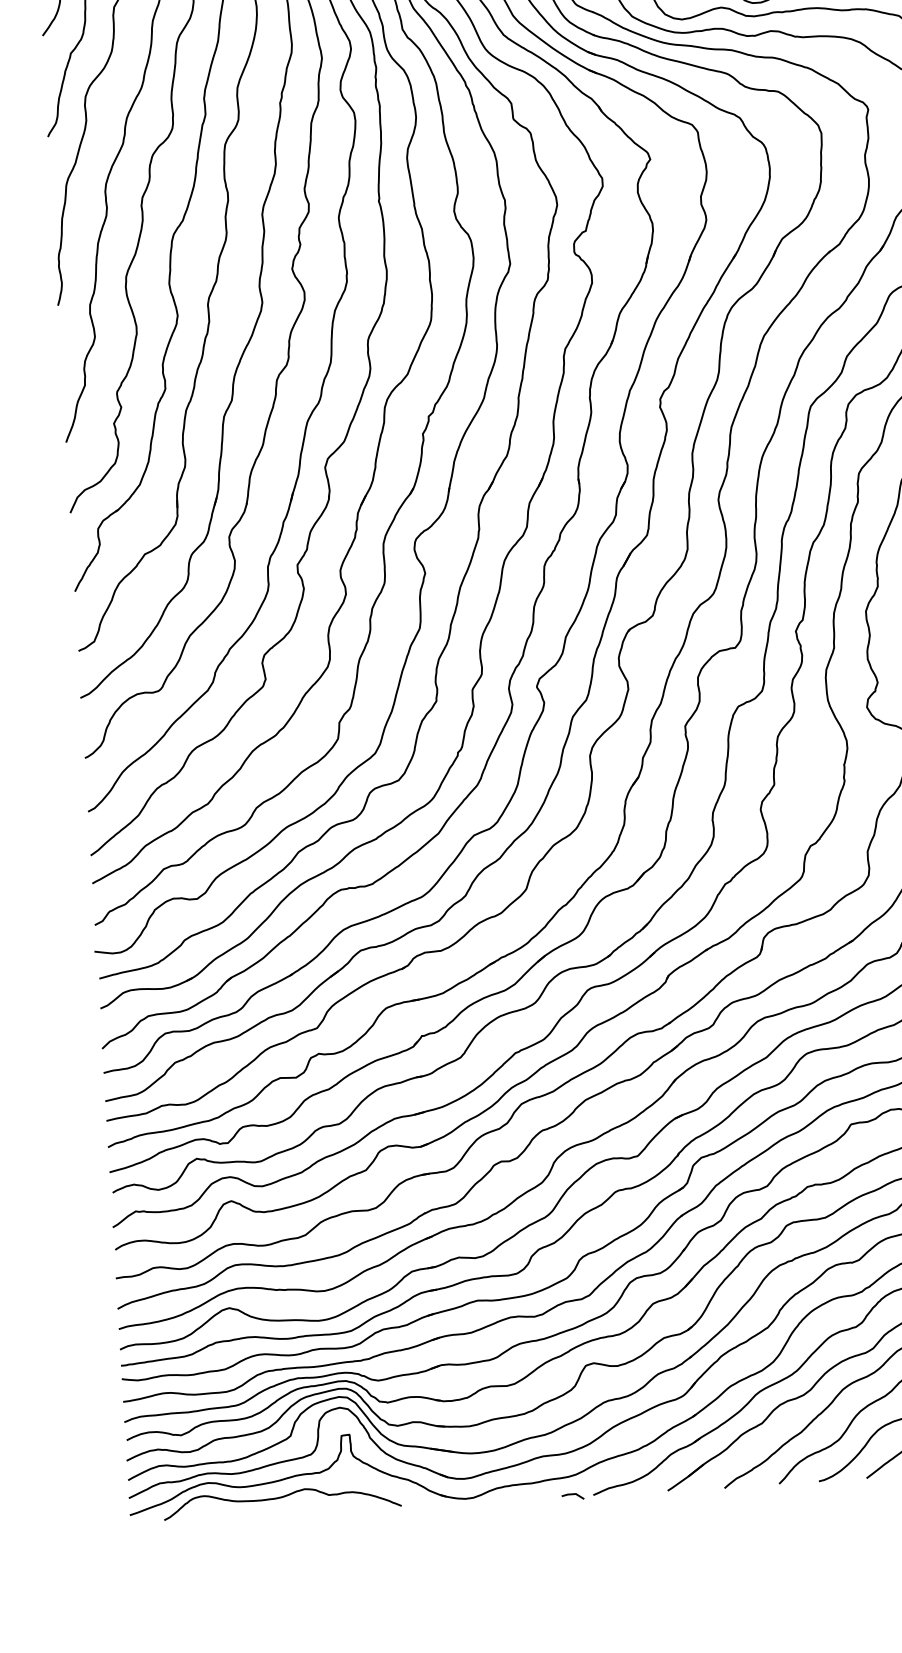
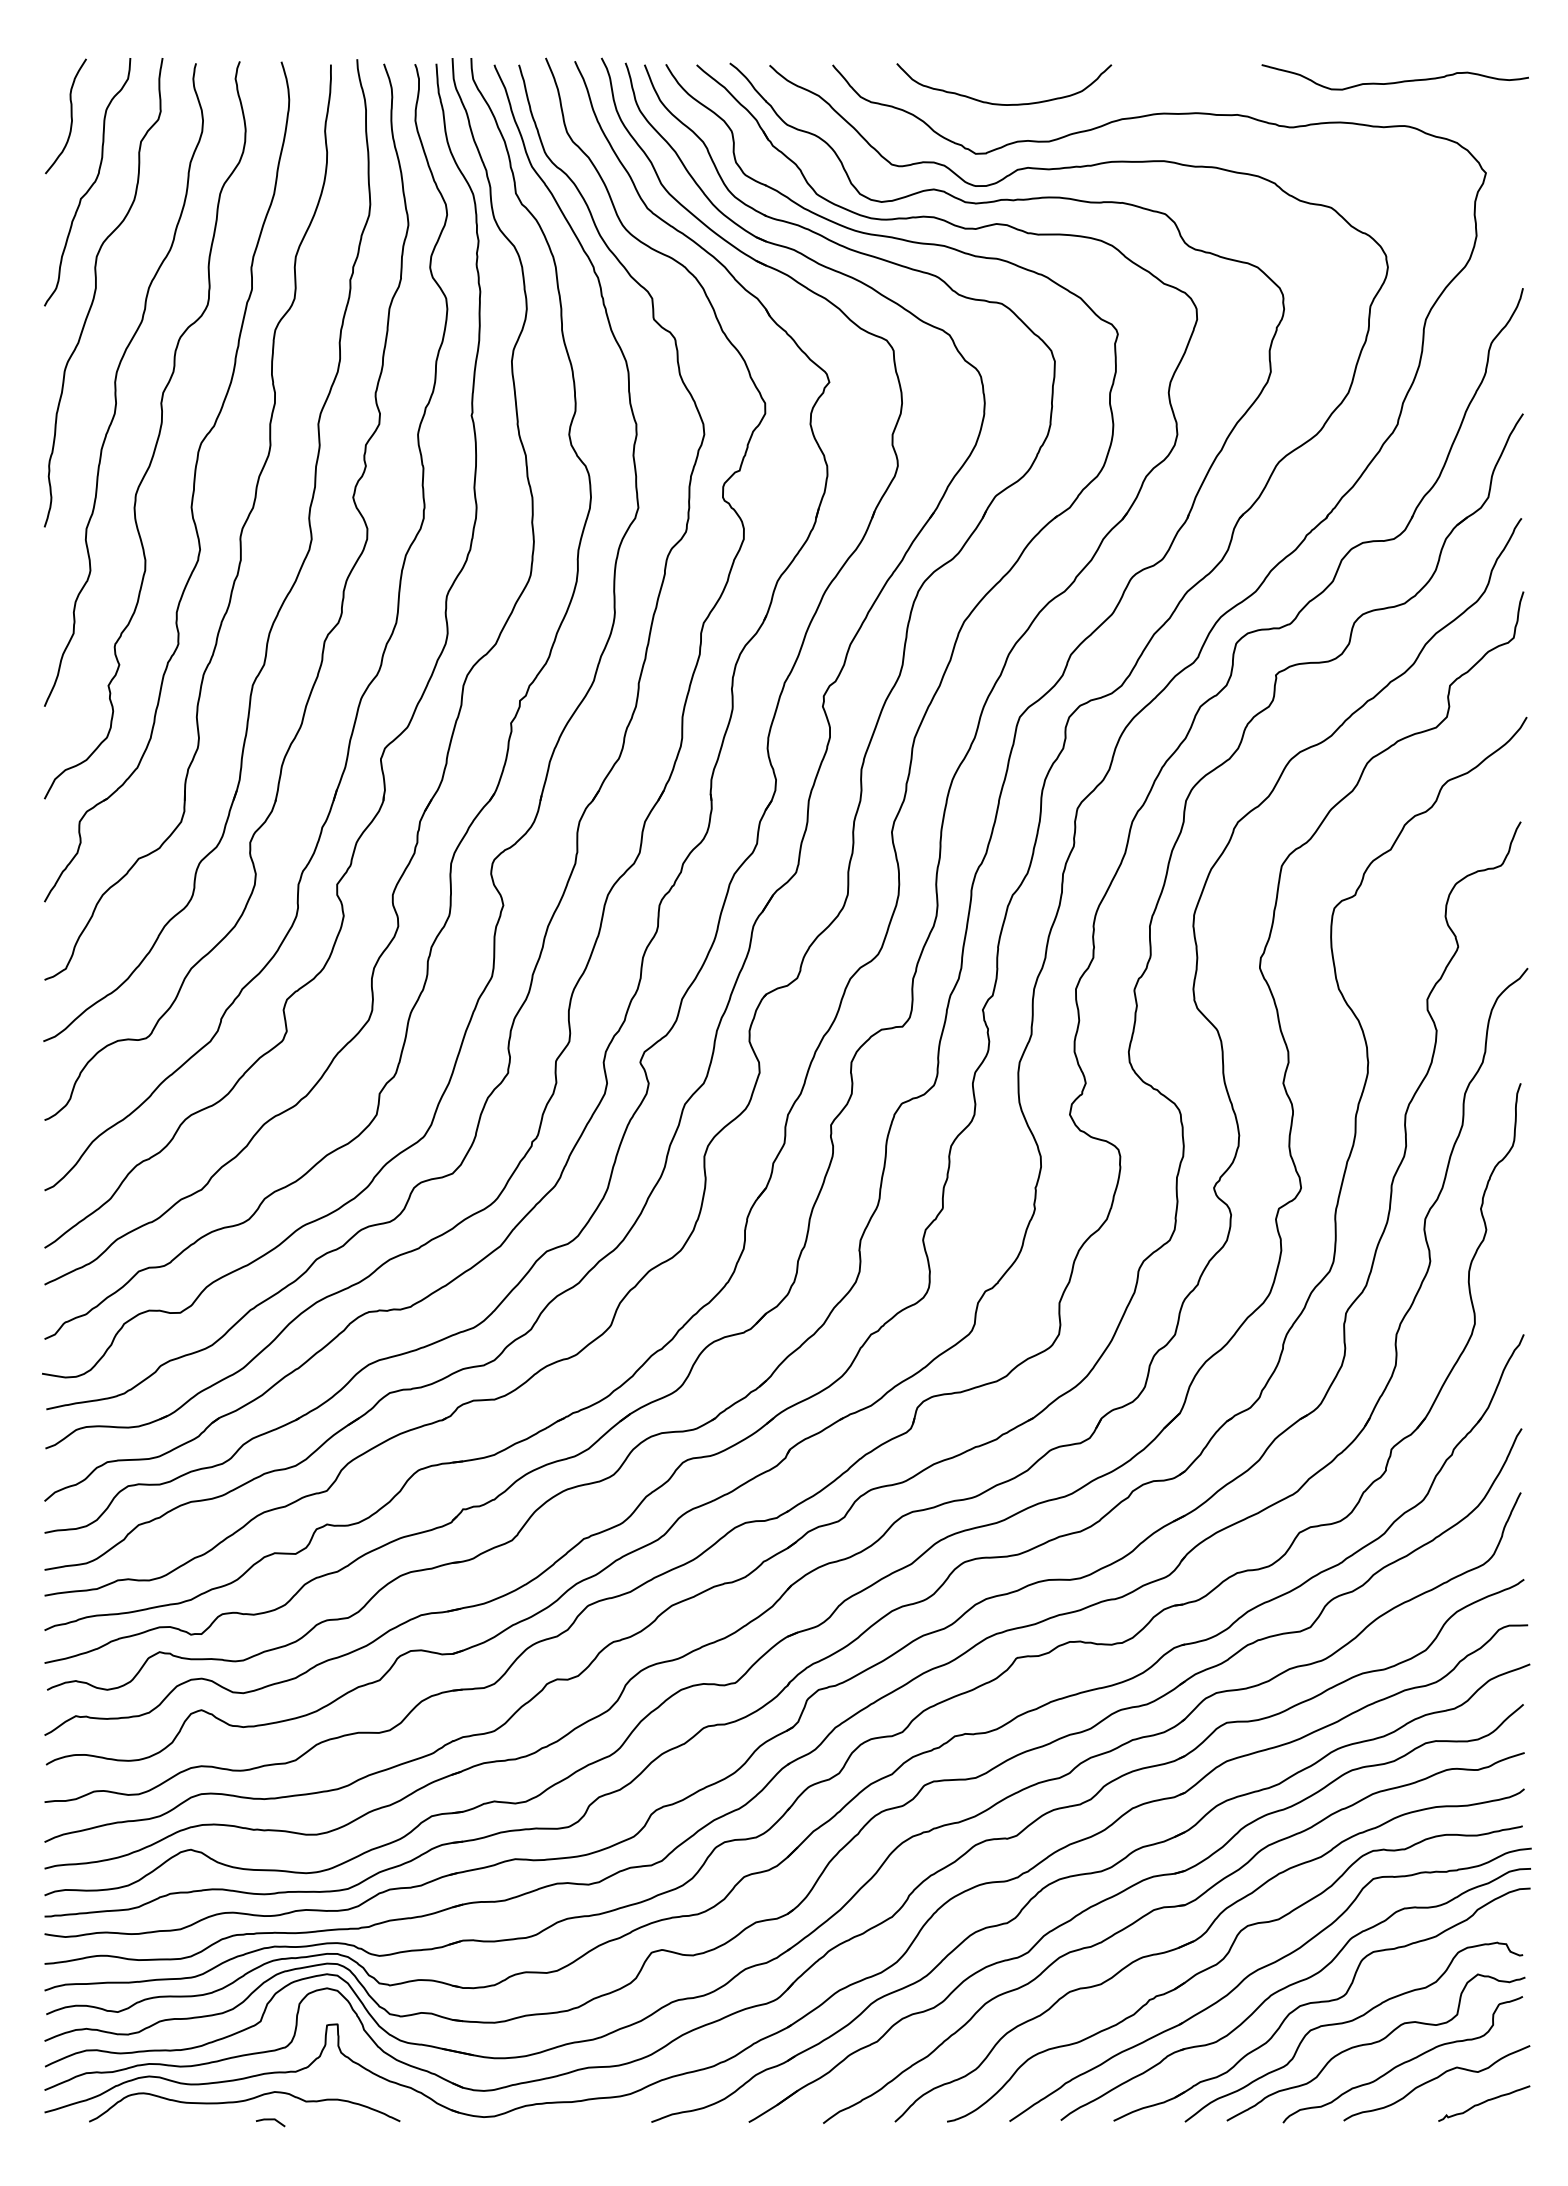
line: (572, 1495) -> (270, 2120), moved

